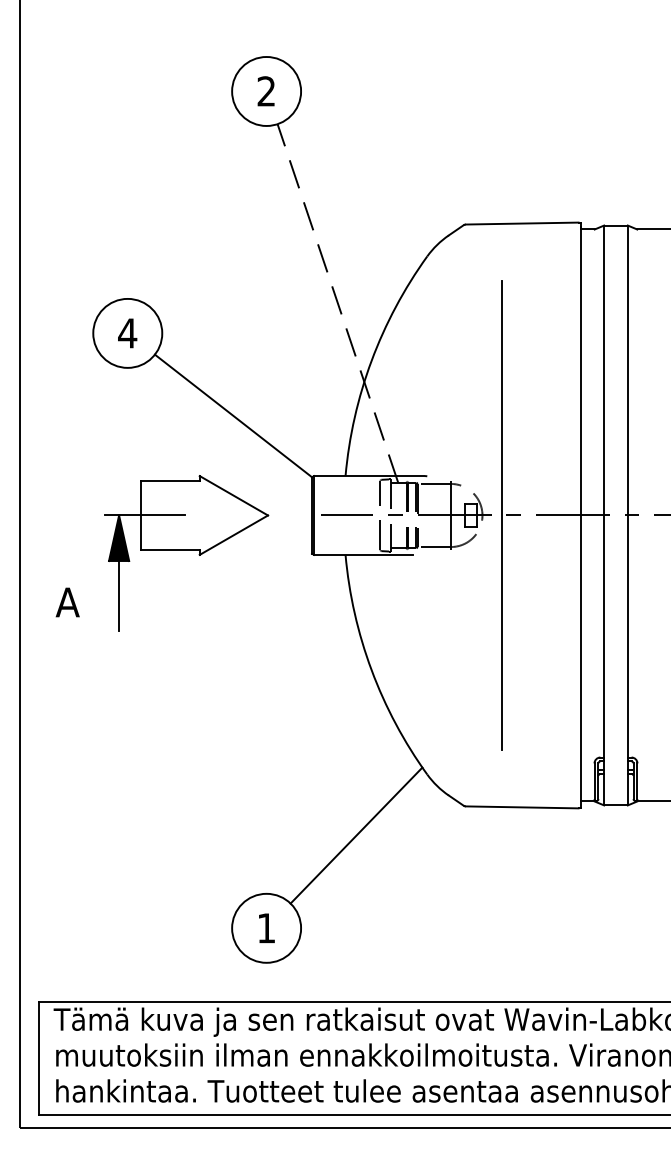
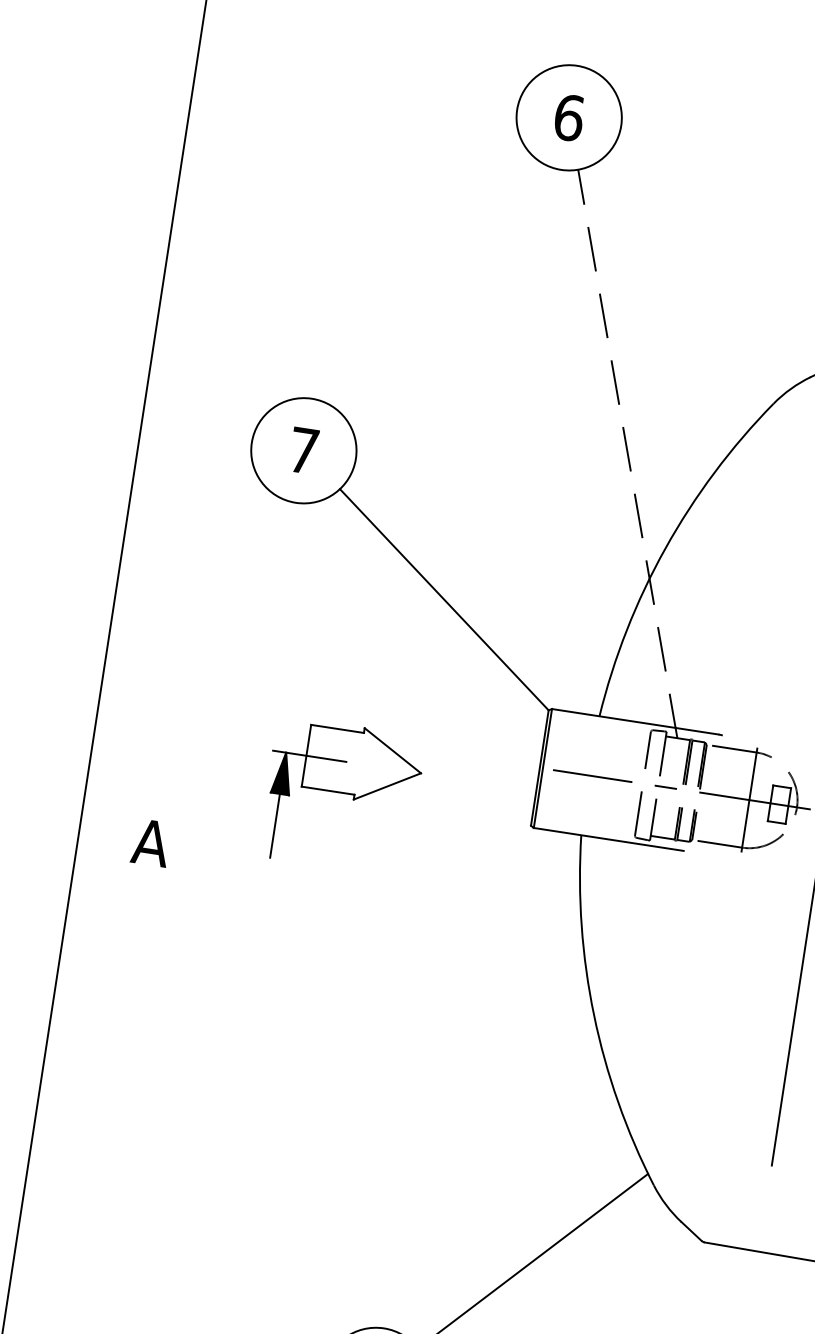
text: (266, 91) -> (569, 117), 2 -> 6
text: (127, 333) -> (303, 450), 4 -> 7
part: (186, 553) -> (341, 796), size x0.6

